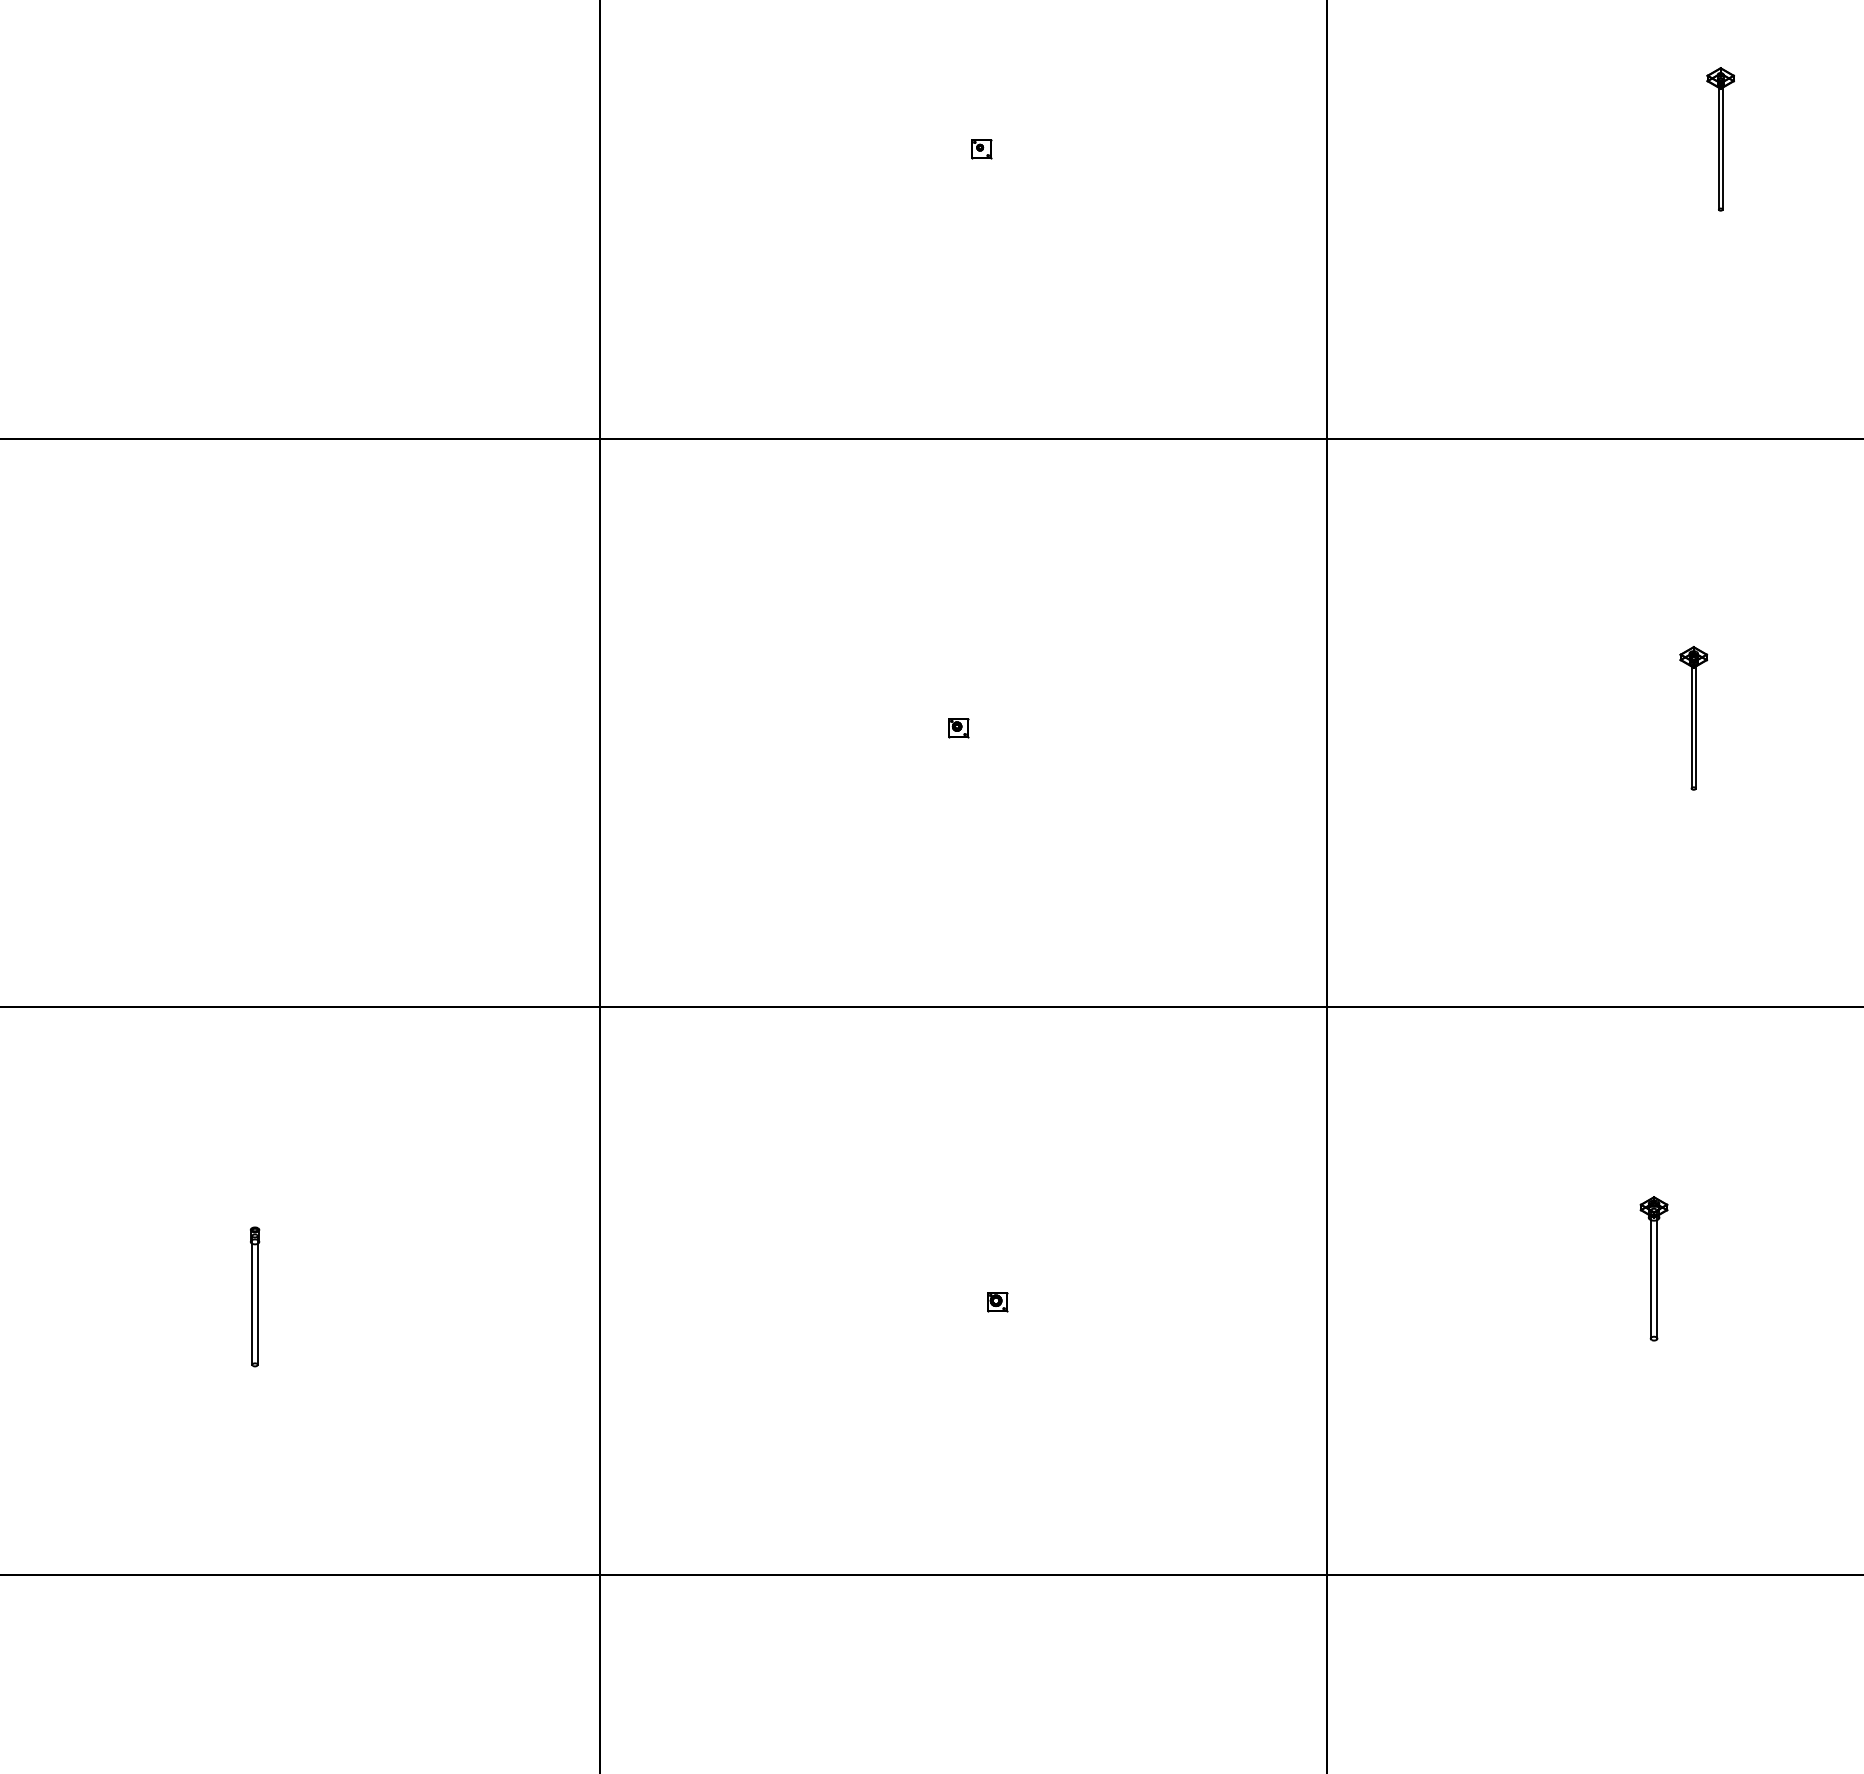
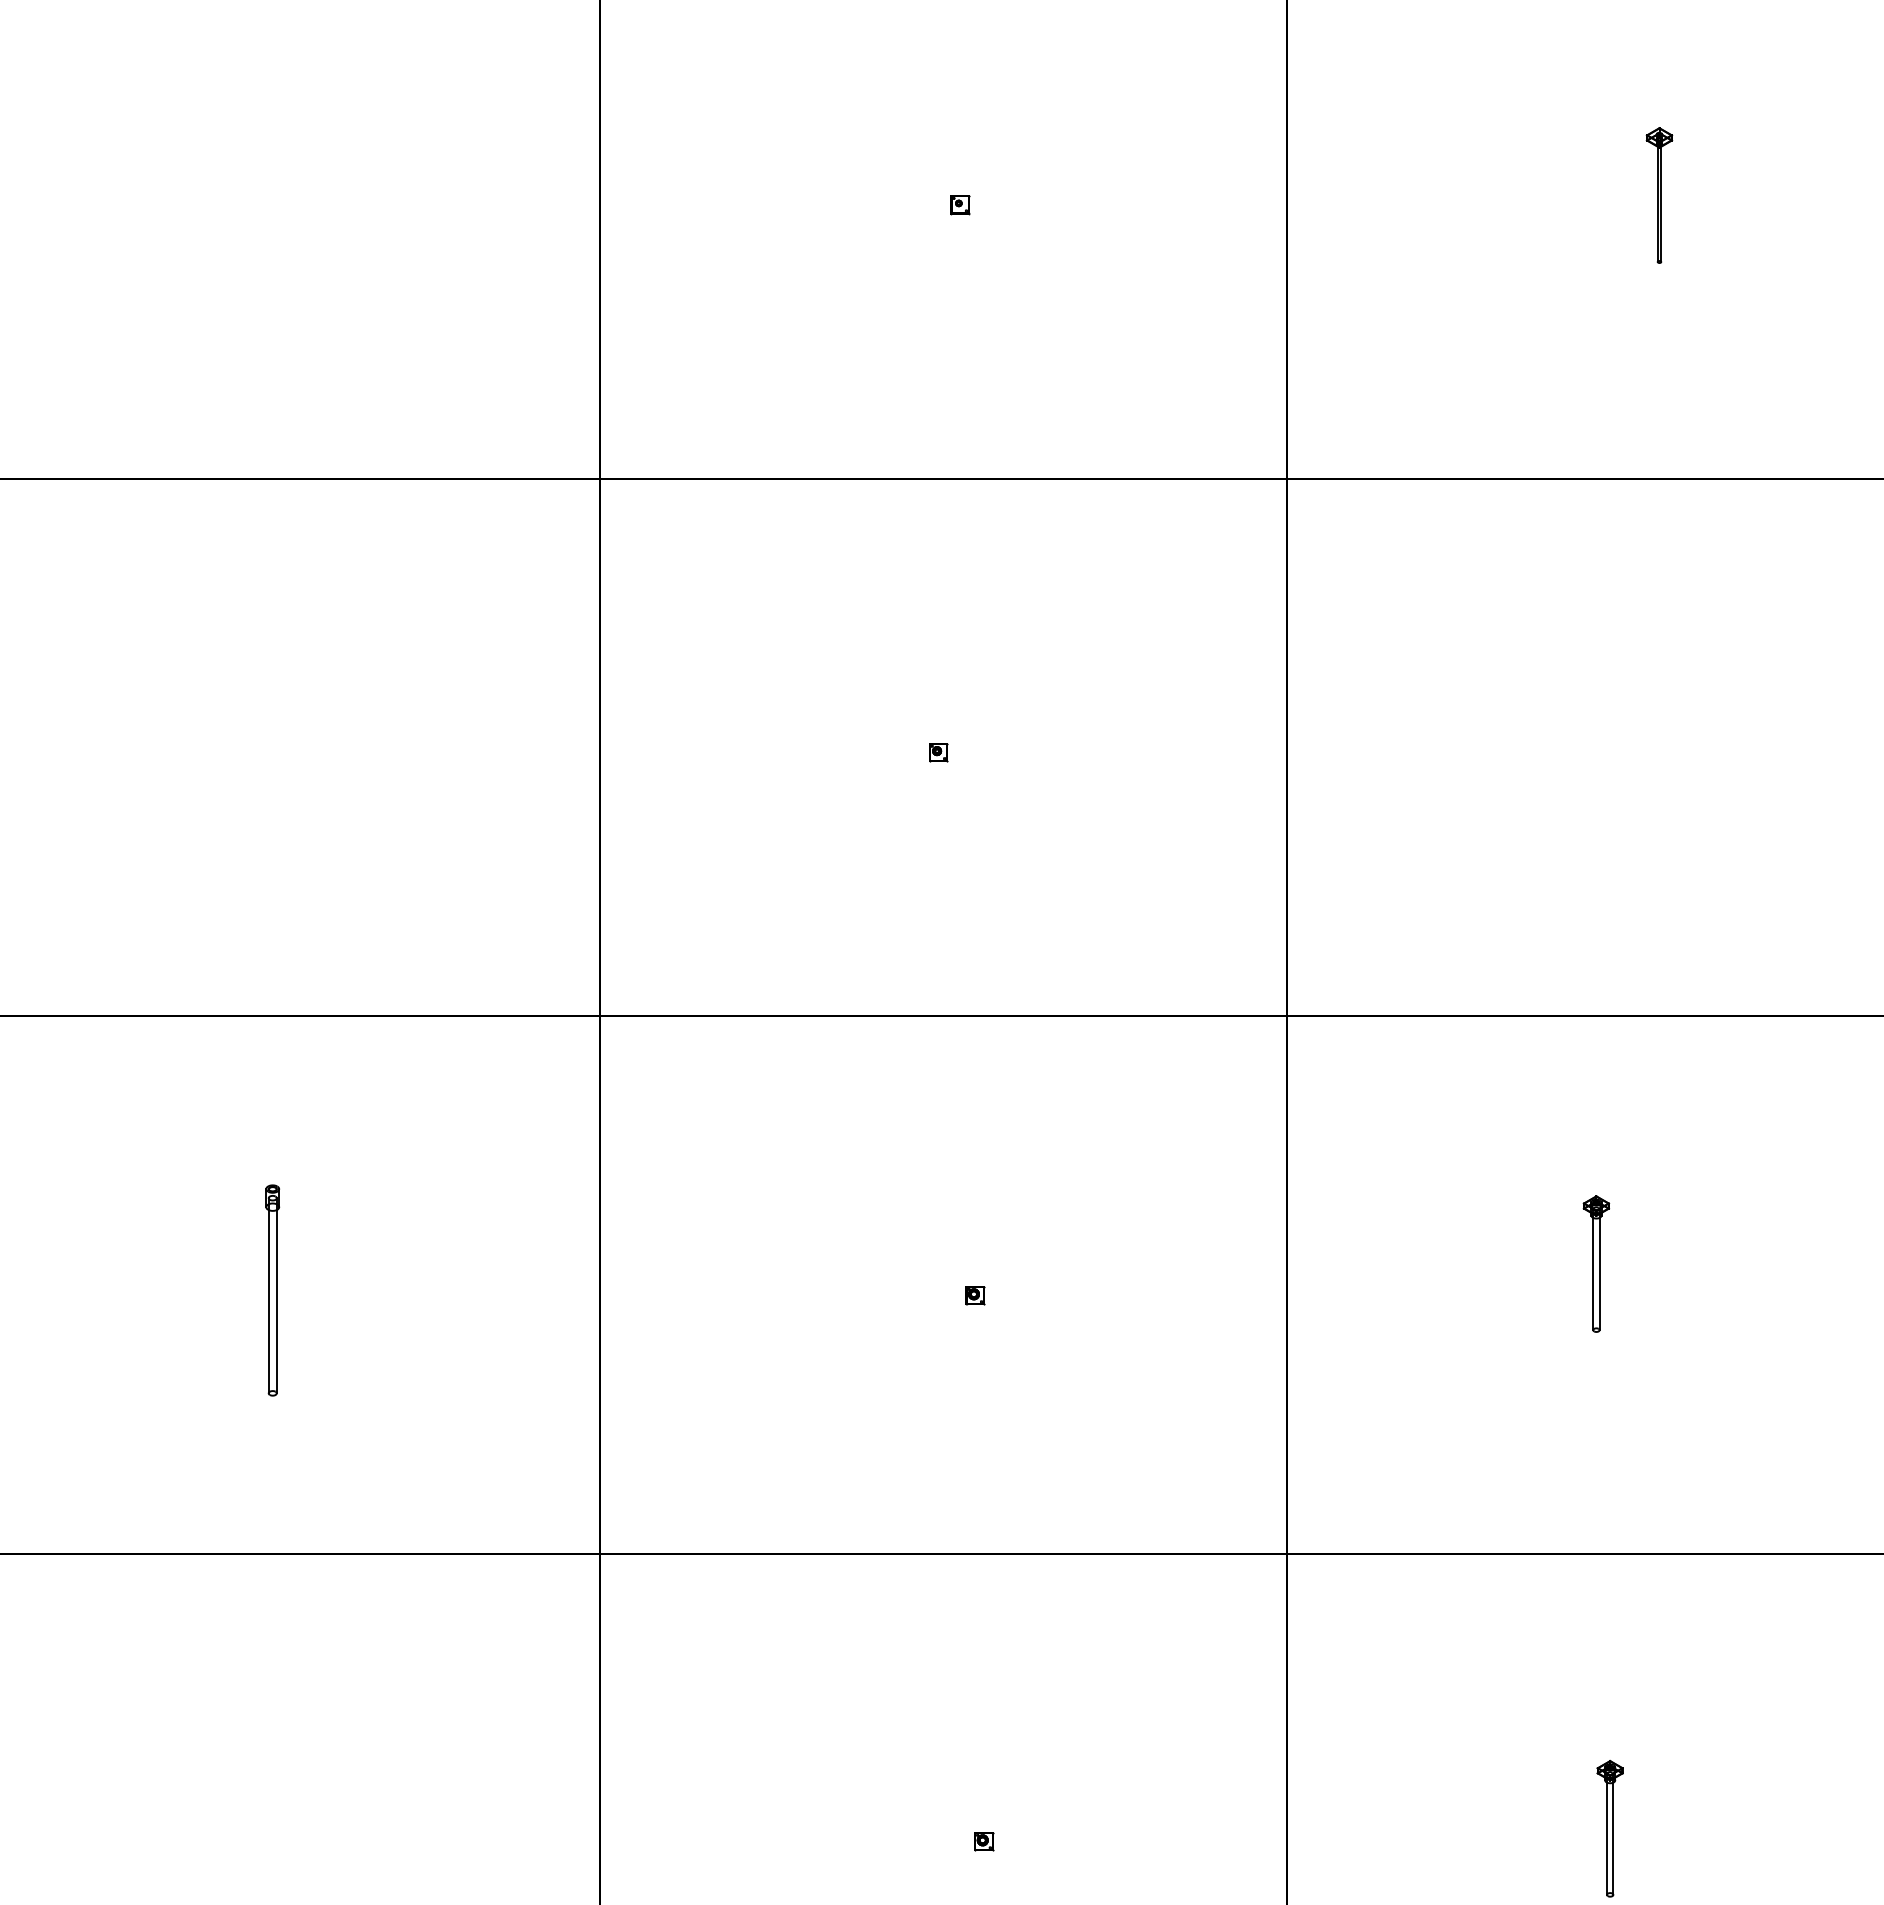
part: (1693, 717) -> (1633, 742), removed
part: (254, 1296) -> (272, 1290), size x1.6

